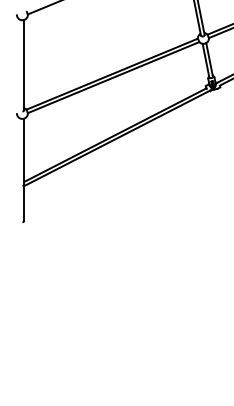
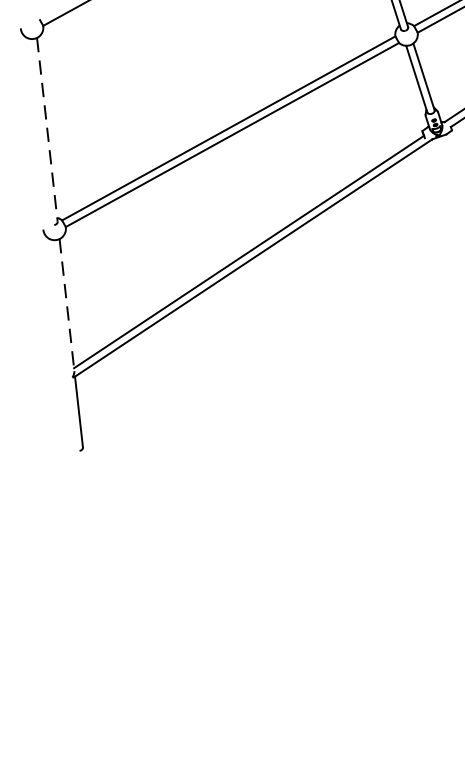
line: (24, 65) -> (47, 130), solid -> dashed
line: (24, 151) -> (67, 306), solid -> dashed

